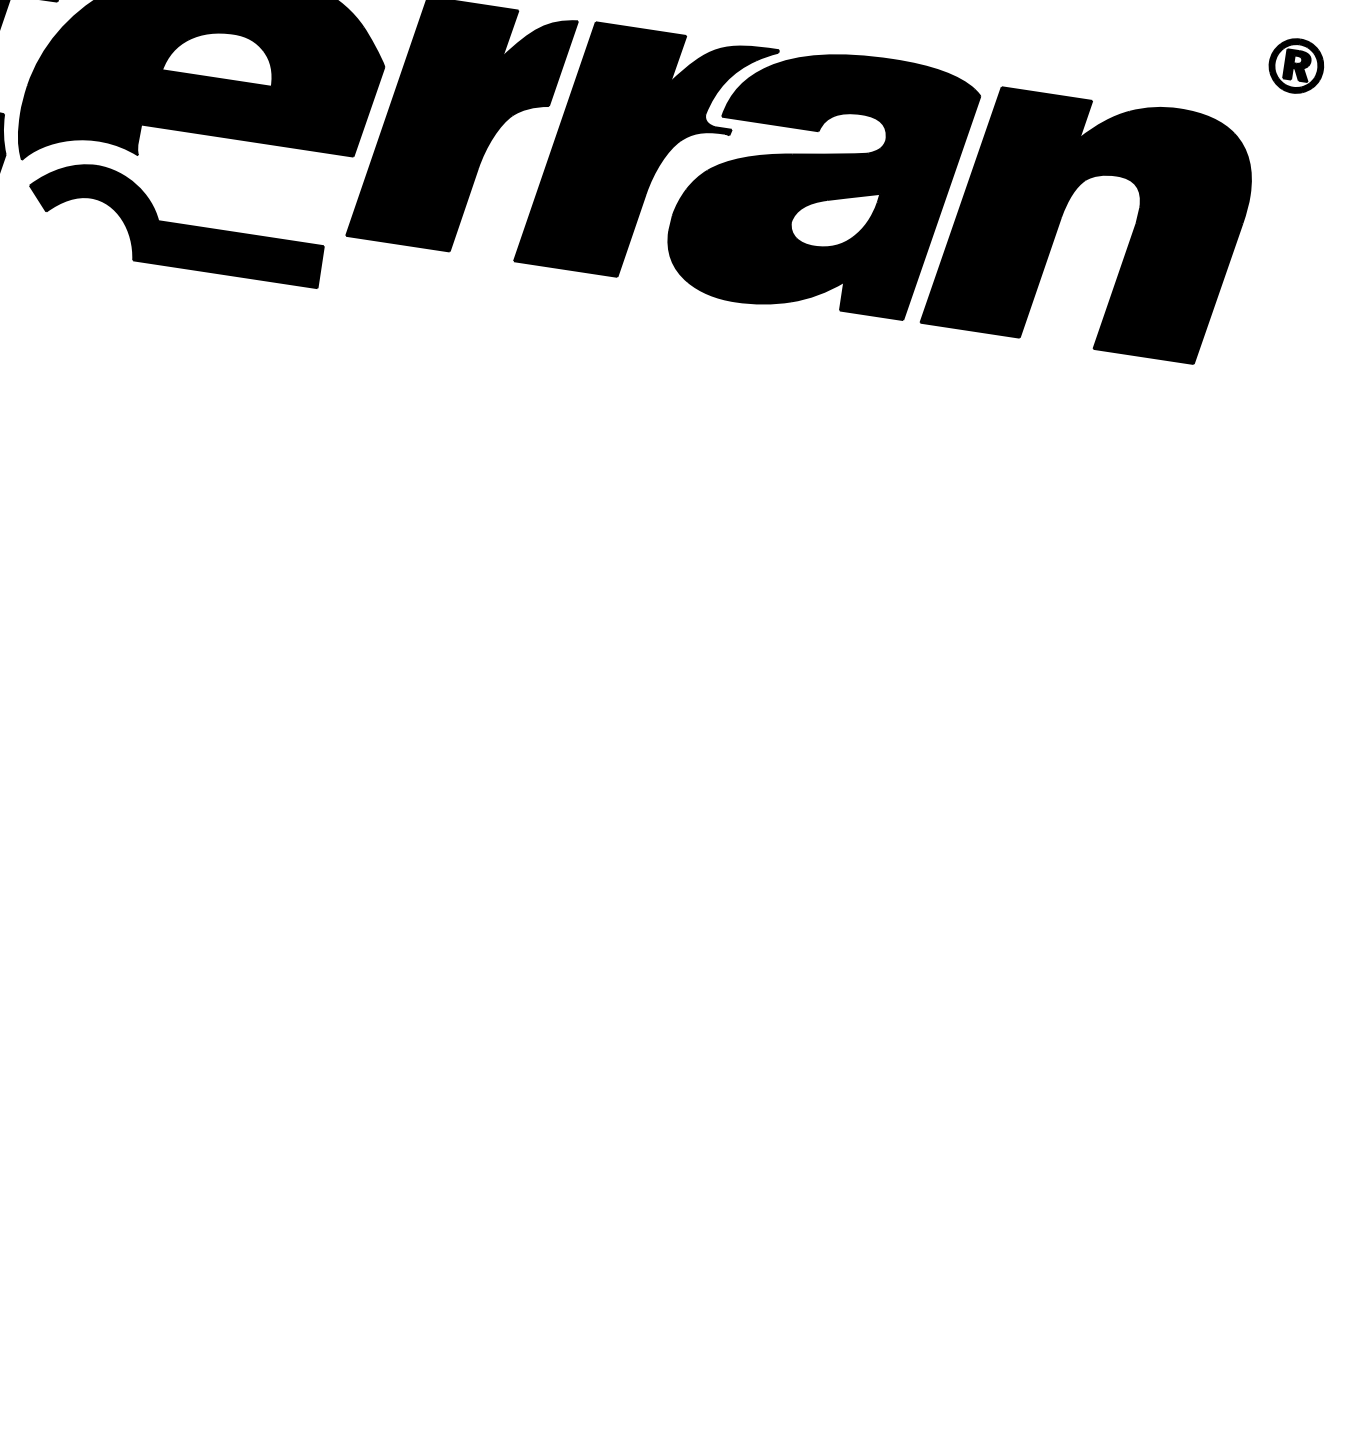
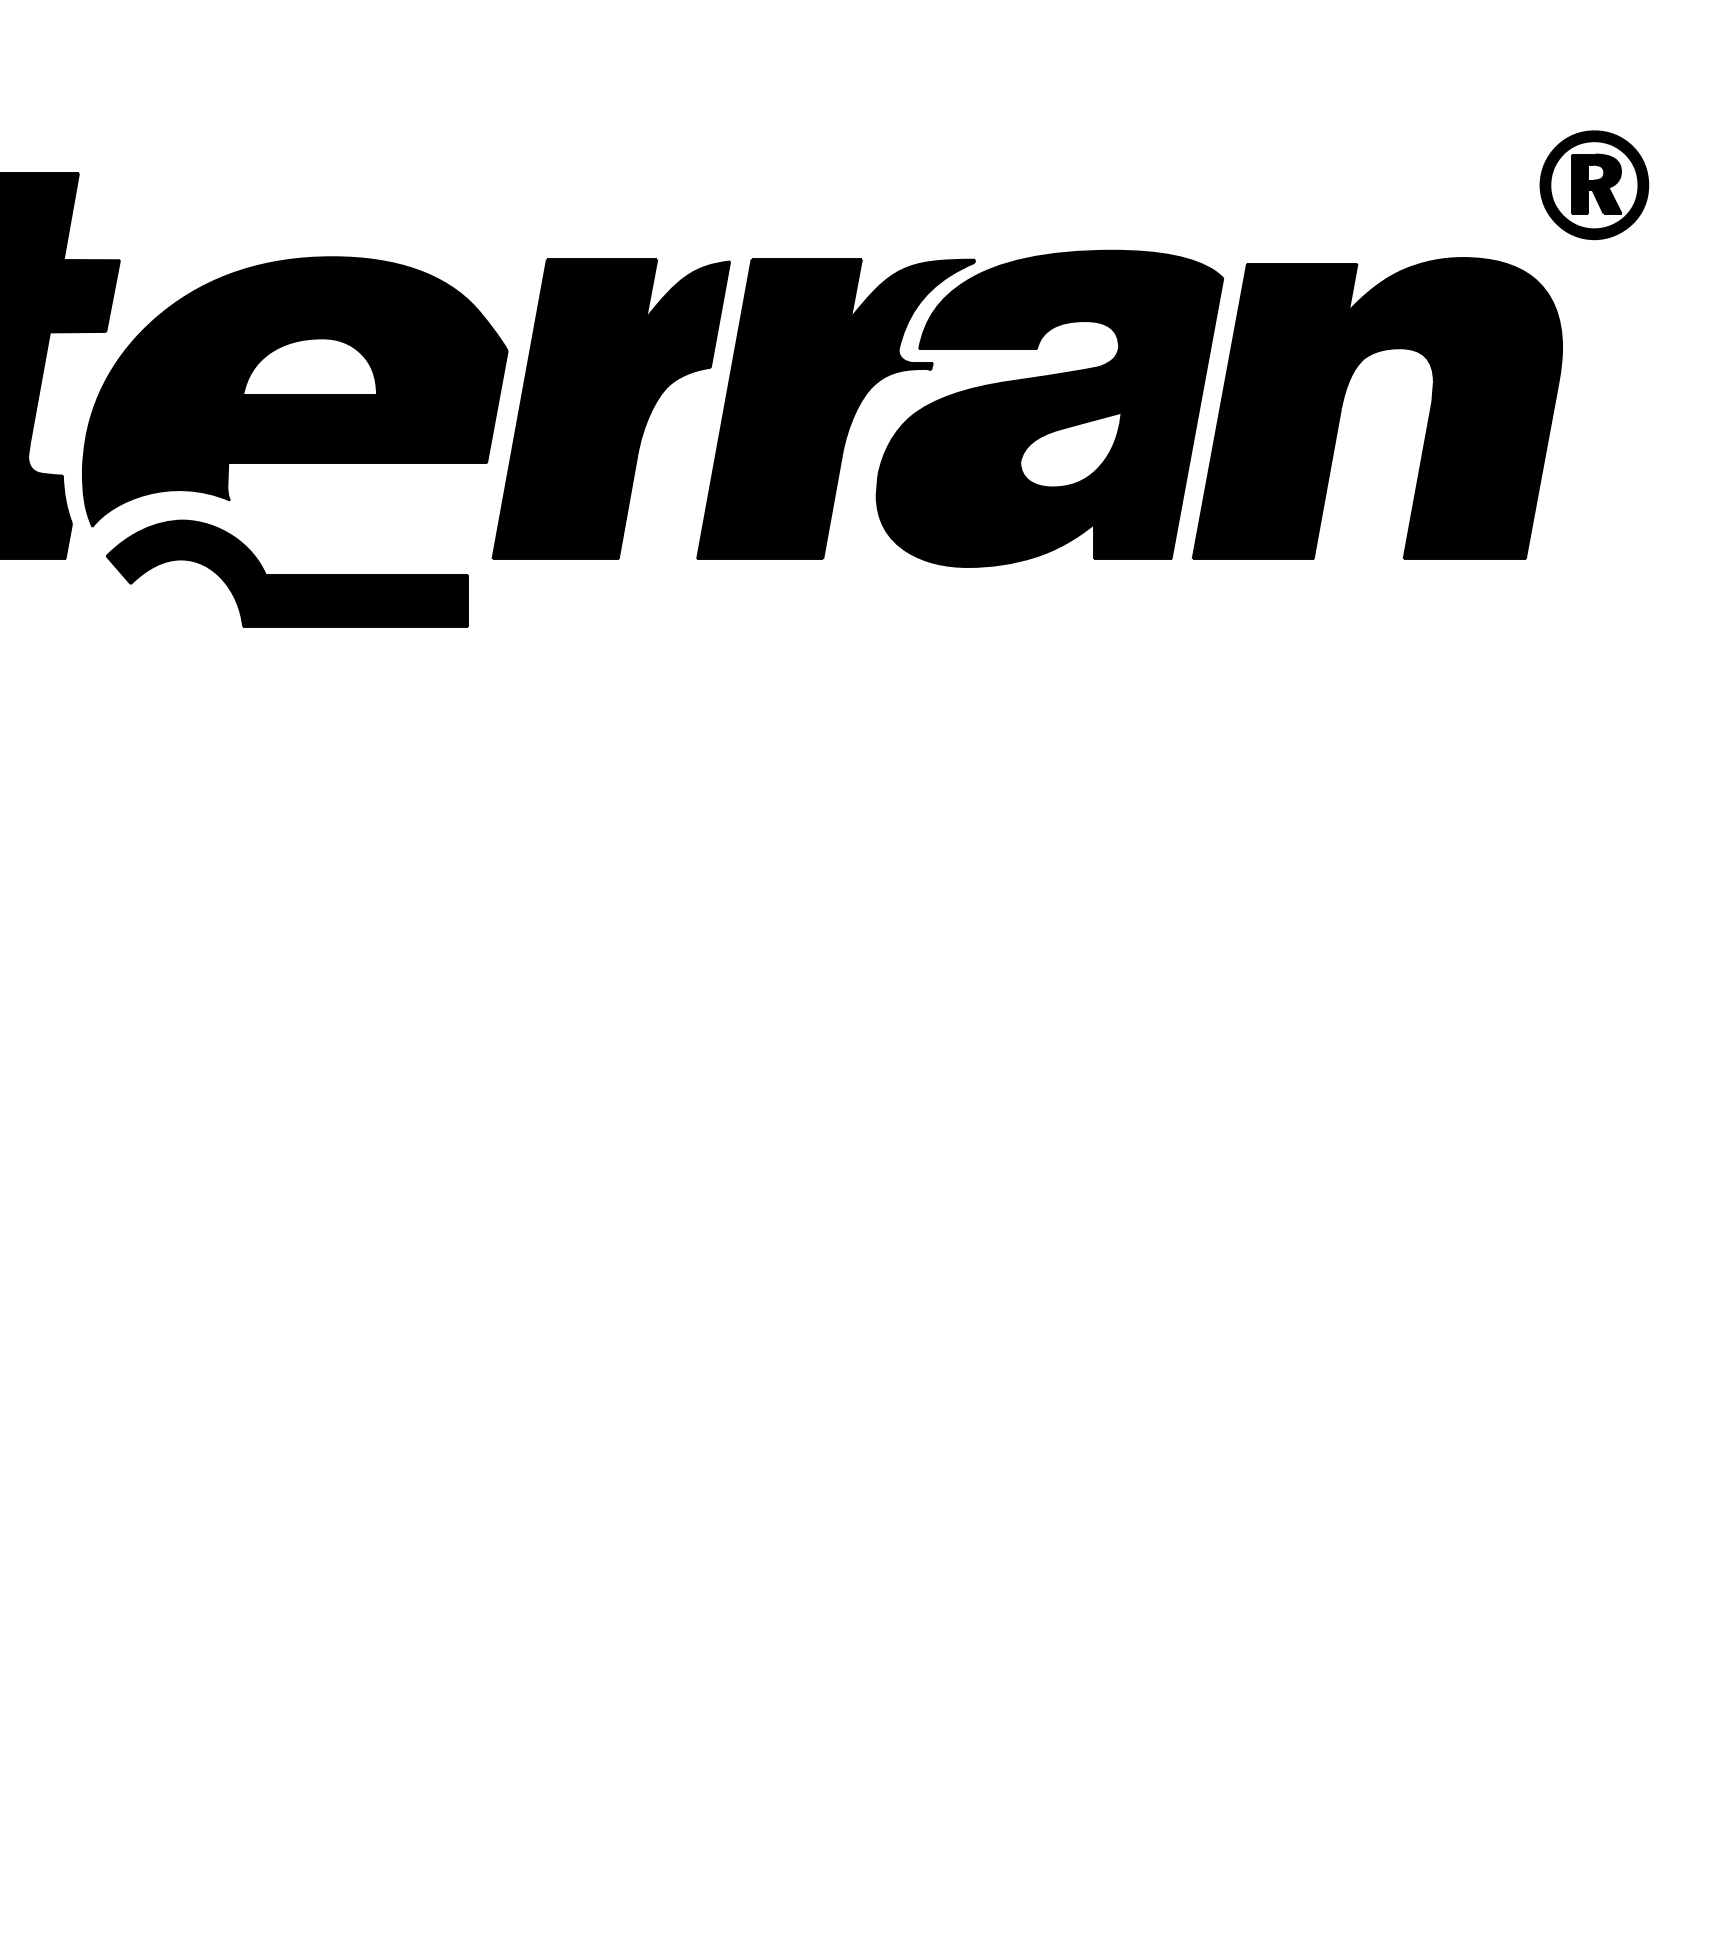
part: (1296, 66) -> (1594, 185), size x1.67

